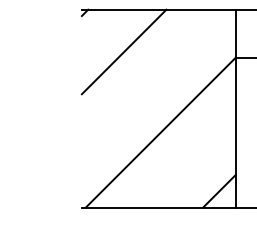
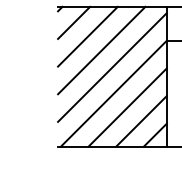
line: (104, 32) -> (74, 22), added
line: (143, 71) -> (101, 50), added
line: (158, 95) -> (112, 67), added
line: (179, 151) -> (127, 107), added
line: (199, 171) -> (141, 121), added

